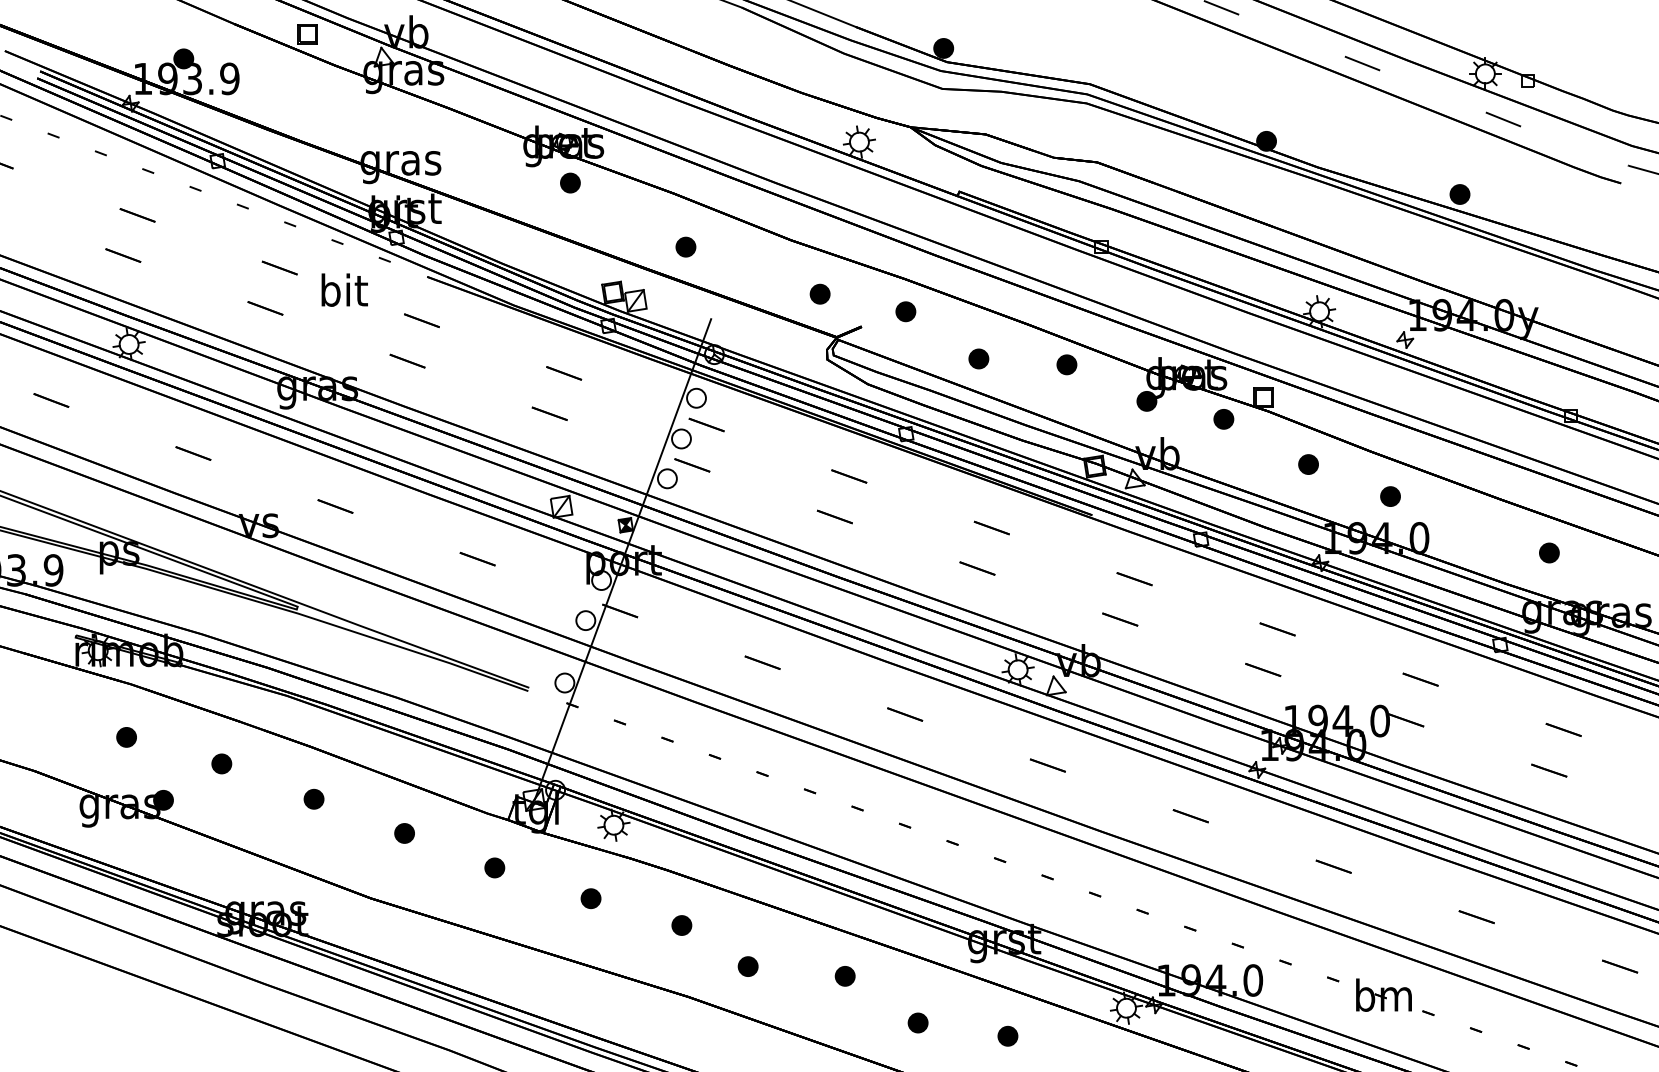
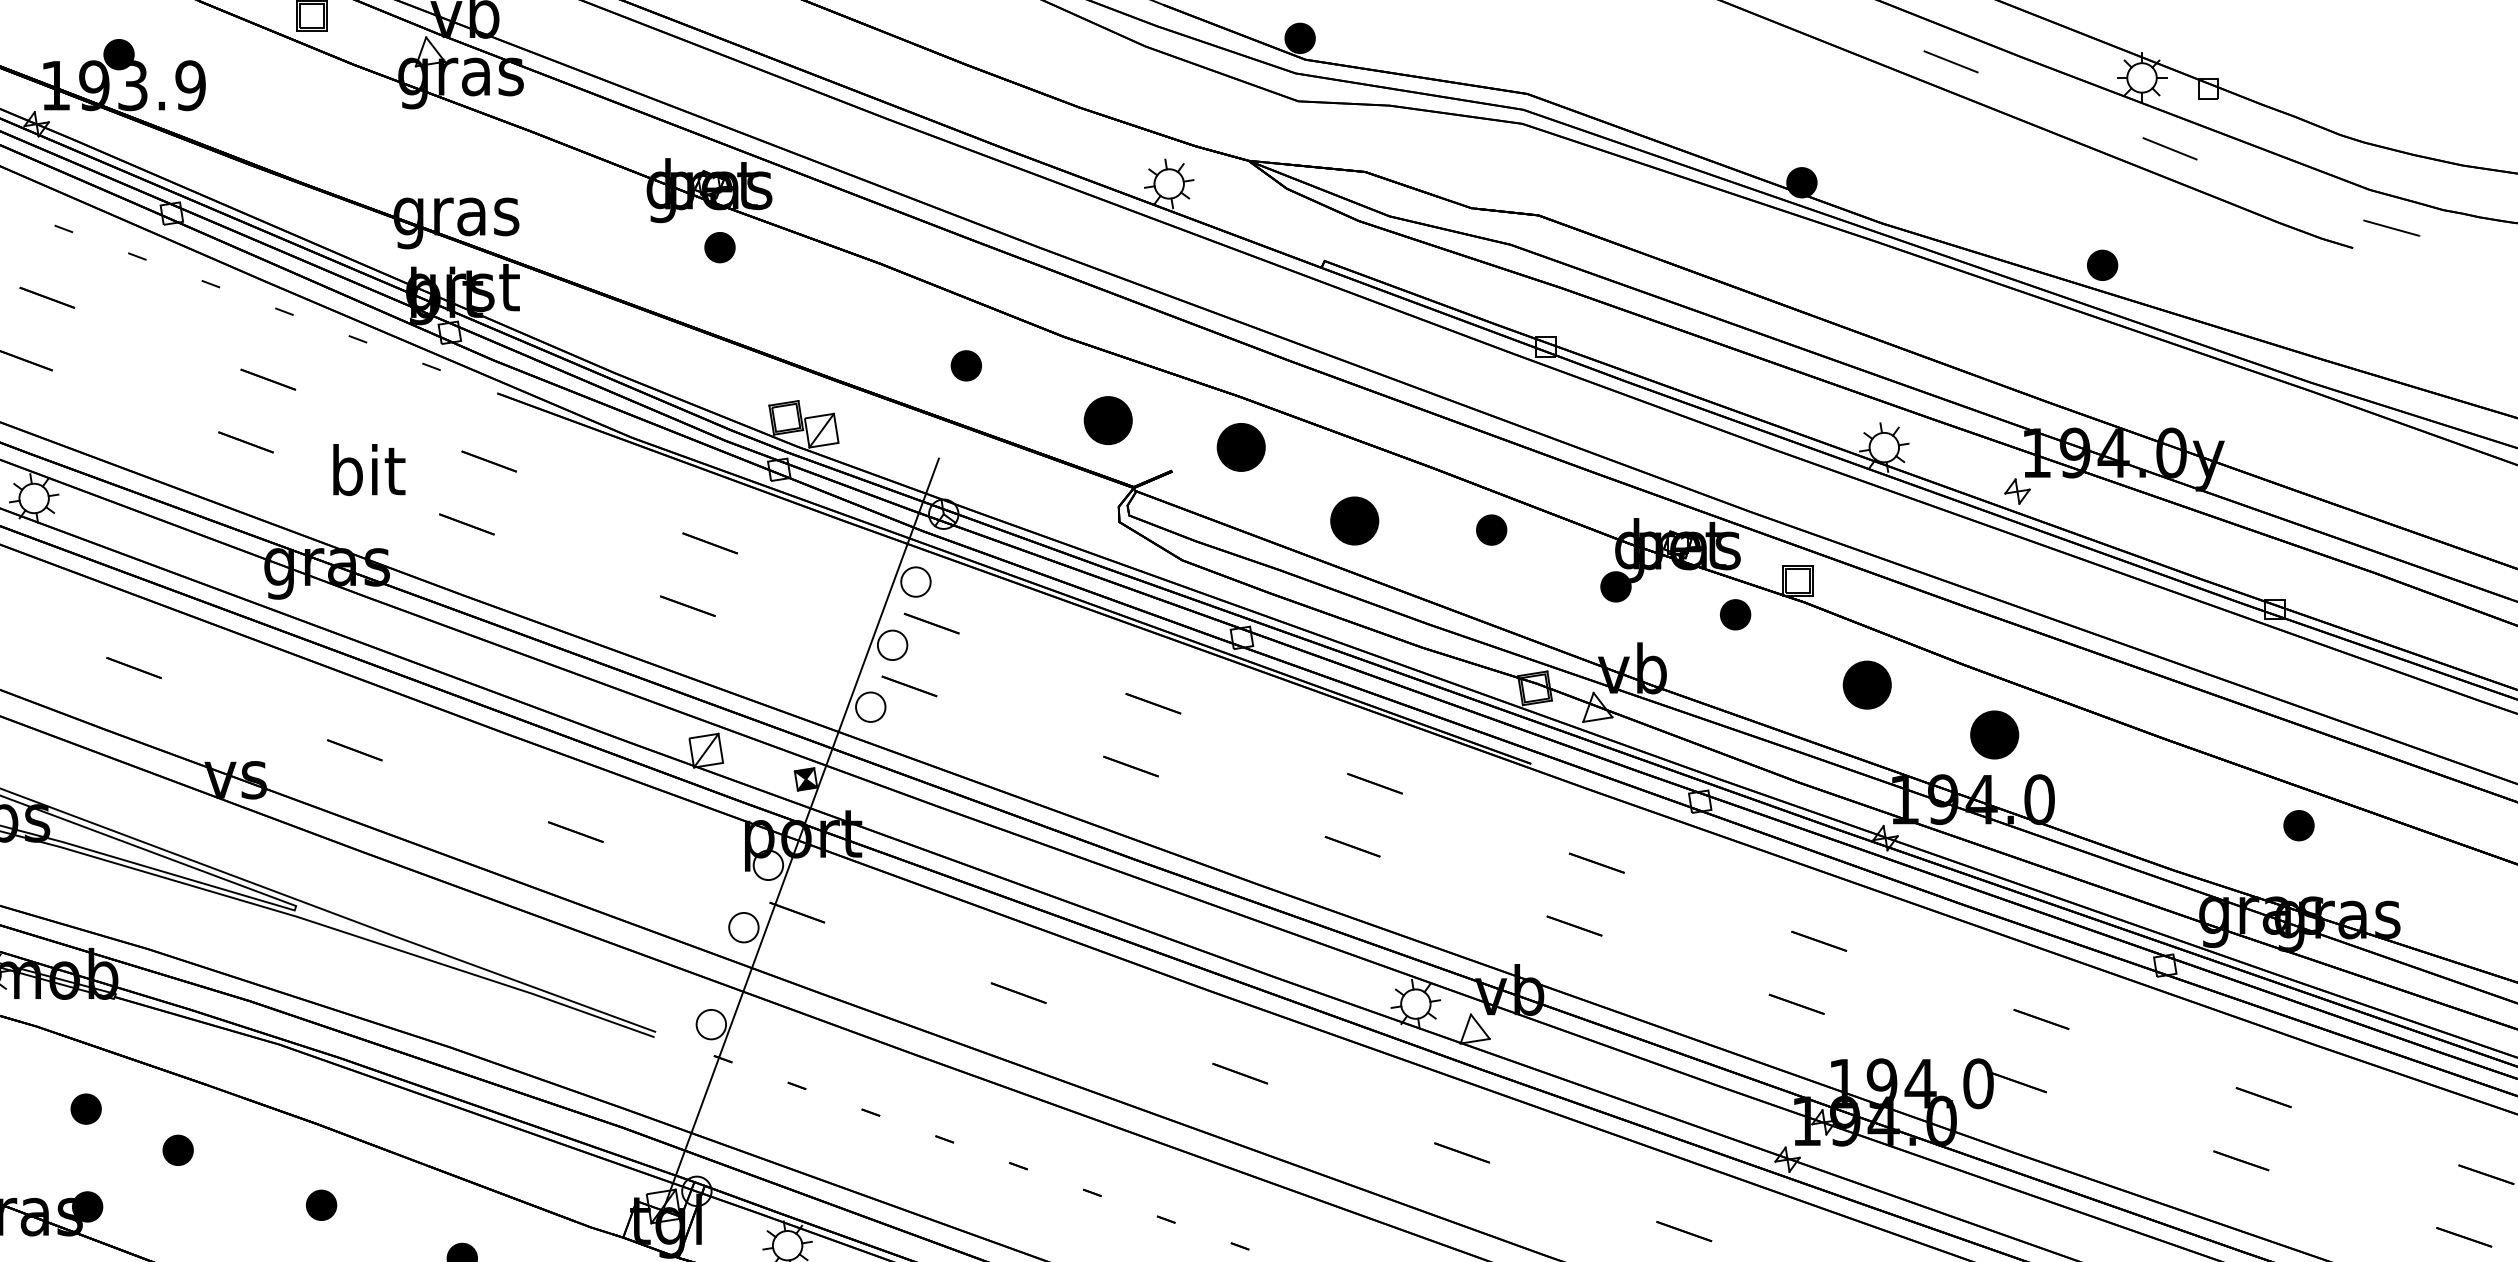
part: (685, 246) -> (965, 364), moved
text: (344, 289) -> (368, 468), moved
part: (819, 293) -> (1107, 419), size x1.6
part: (905, 311) -> (1240, 447), size x1.6
part: (978, 358) -> (1354, 520), size x1.6
part: (1308, 464) -> (1867, 684), size x1.6
part: (1390, 496) -> (1994, 734), size x1.6
part: (1549, 552) -> (2299, 824), moved
part: (126, 737) -> (85, 1109), moved

